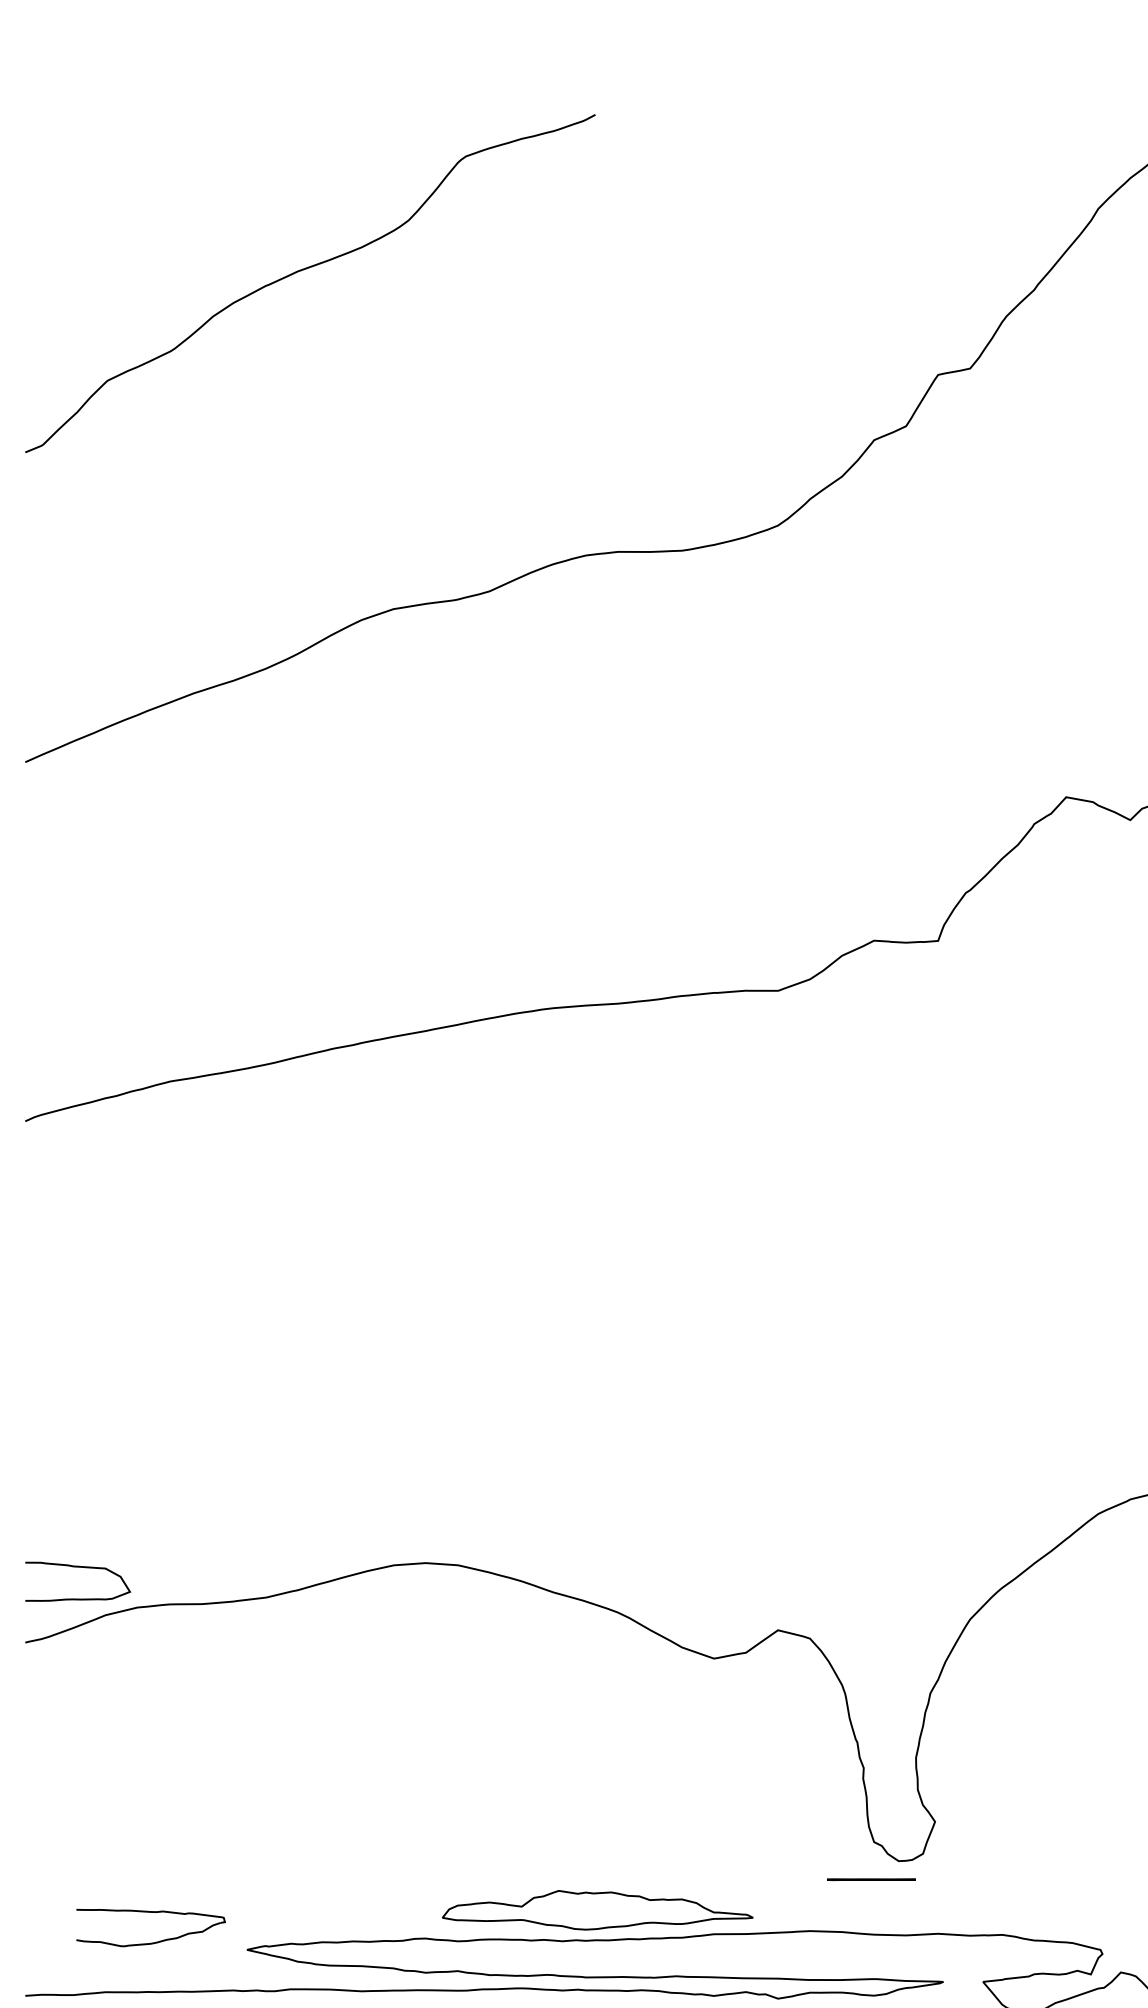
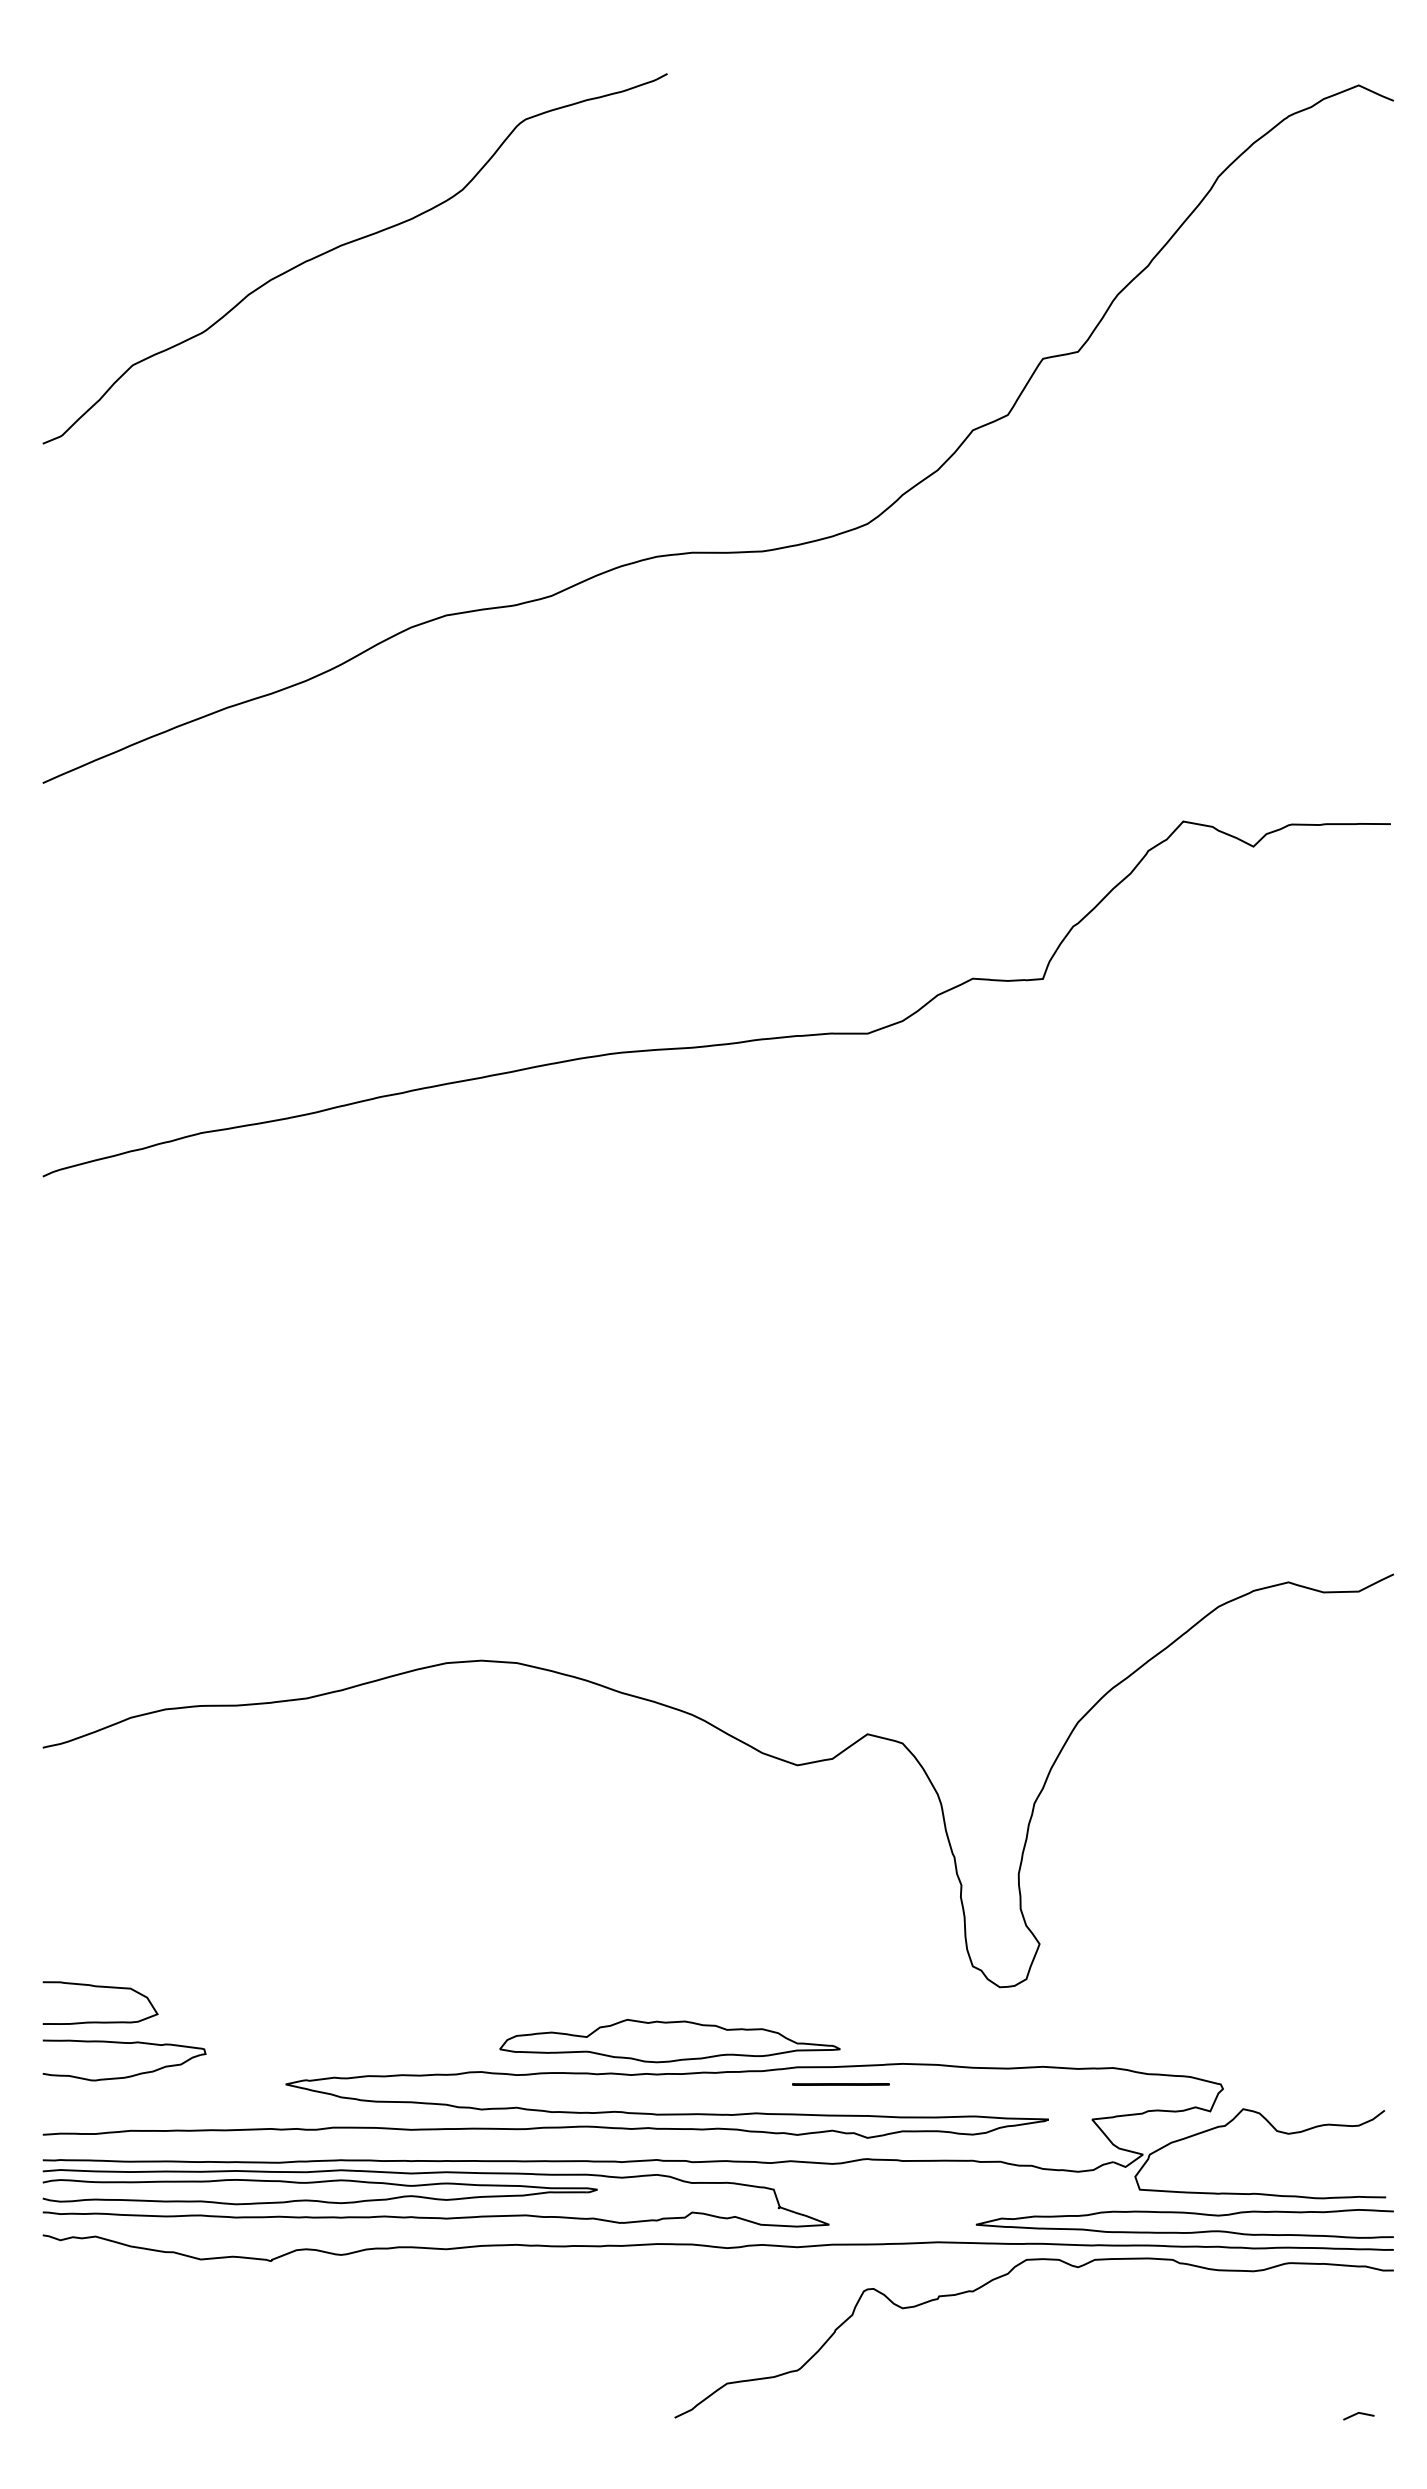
curve: (77, 1567) -> (100, 1987), moved
line: (871, 1879) -> (840, 2084), moved
part: (155, 1941) -> (129, 2075), moved

